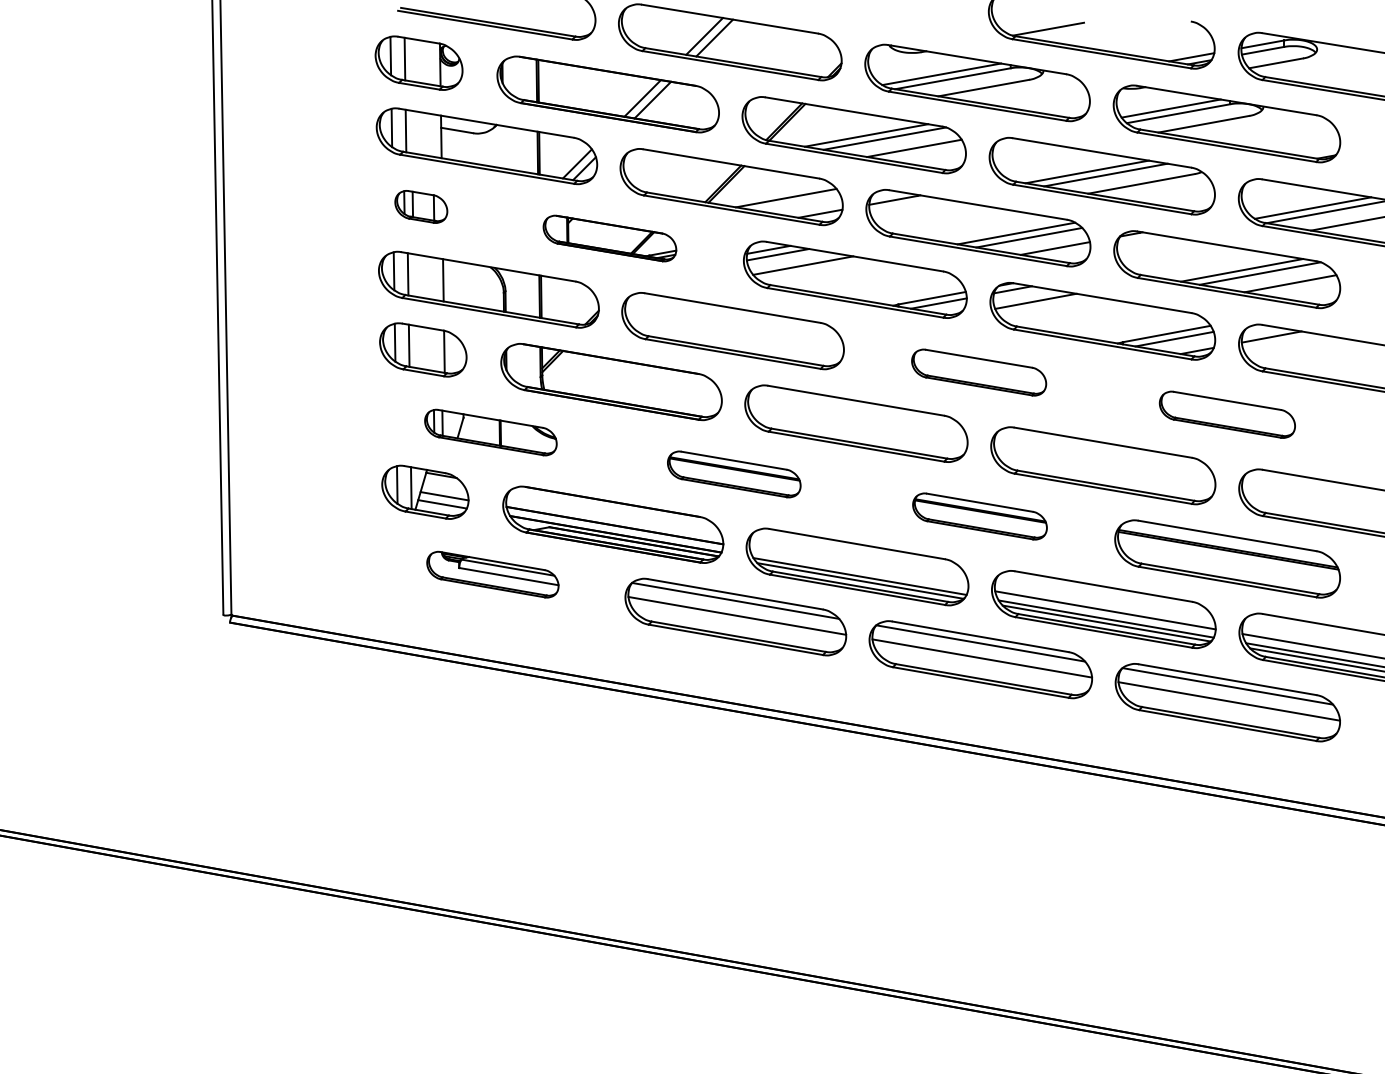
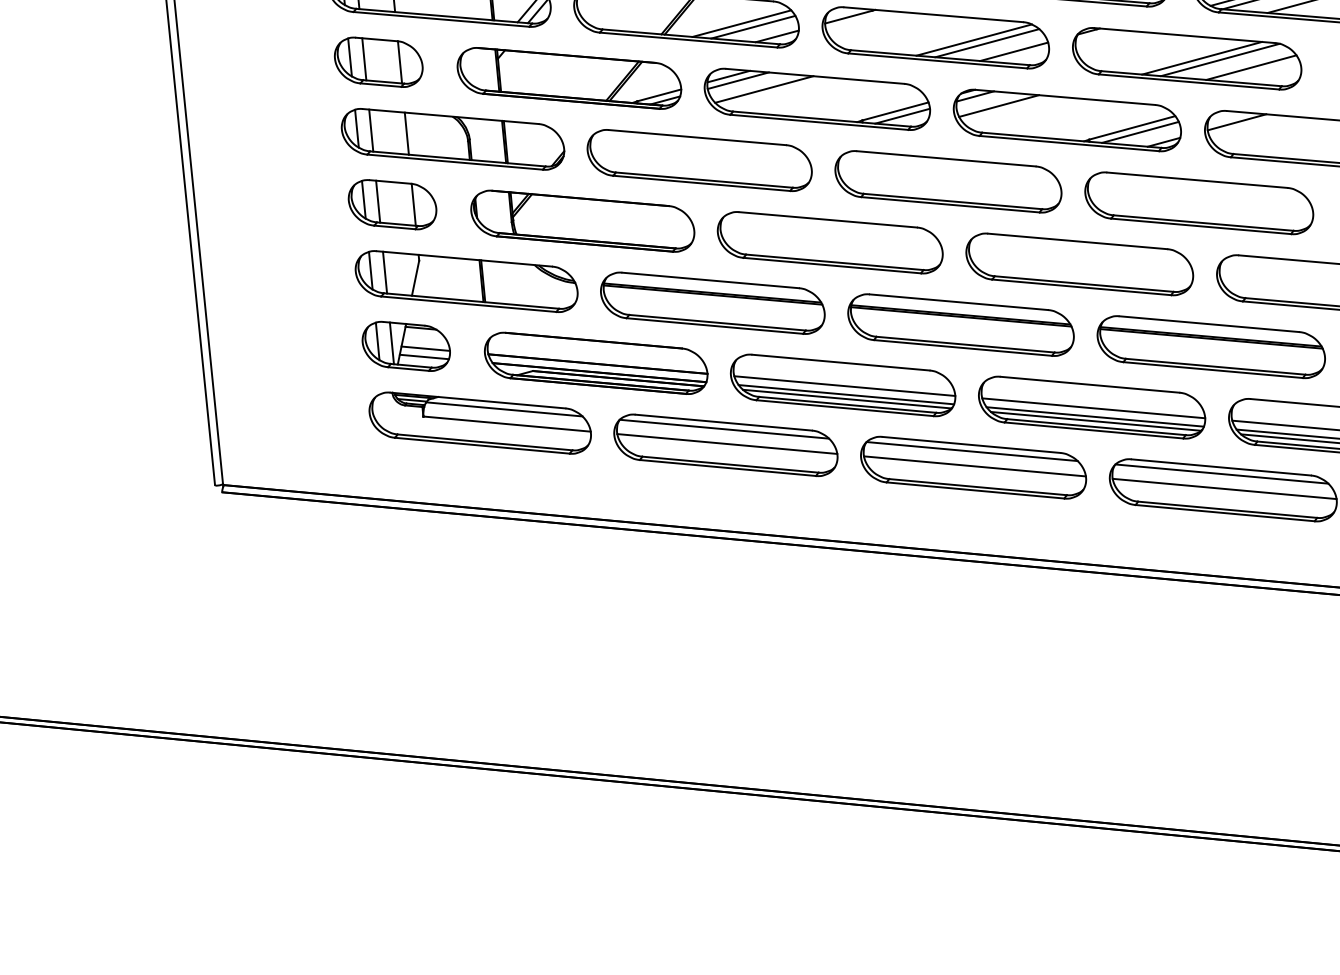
line: (797, 202) -> (753, 27), added
part: (421, 206) -> (379, 61), size x1.67
part: (609, 238) -> (568, 78), size x1.67
part: (978, 372) -> (947, 181), size x1.67
part: (1227, 414) -> (1199, 203), size x1.67
part: (490, 432) -> (466, 281), size x1.67
part: (733, 474) -> (711, 303), size x1.67
part: (979, 516) -> (960, 325), size x1.67
line: (858, 567) -> (844, 385), added
part: (492, 574) -> (479, 422), size x1.67

